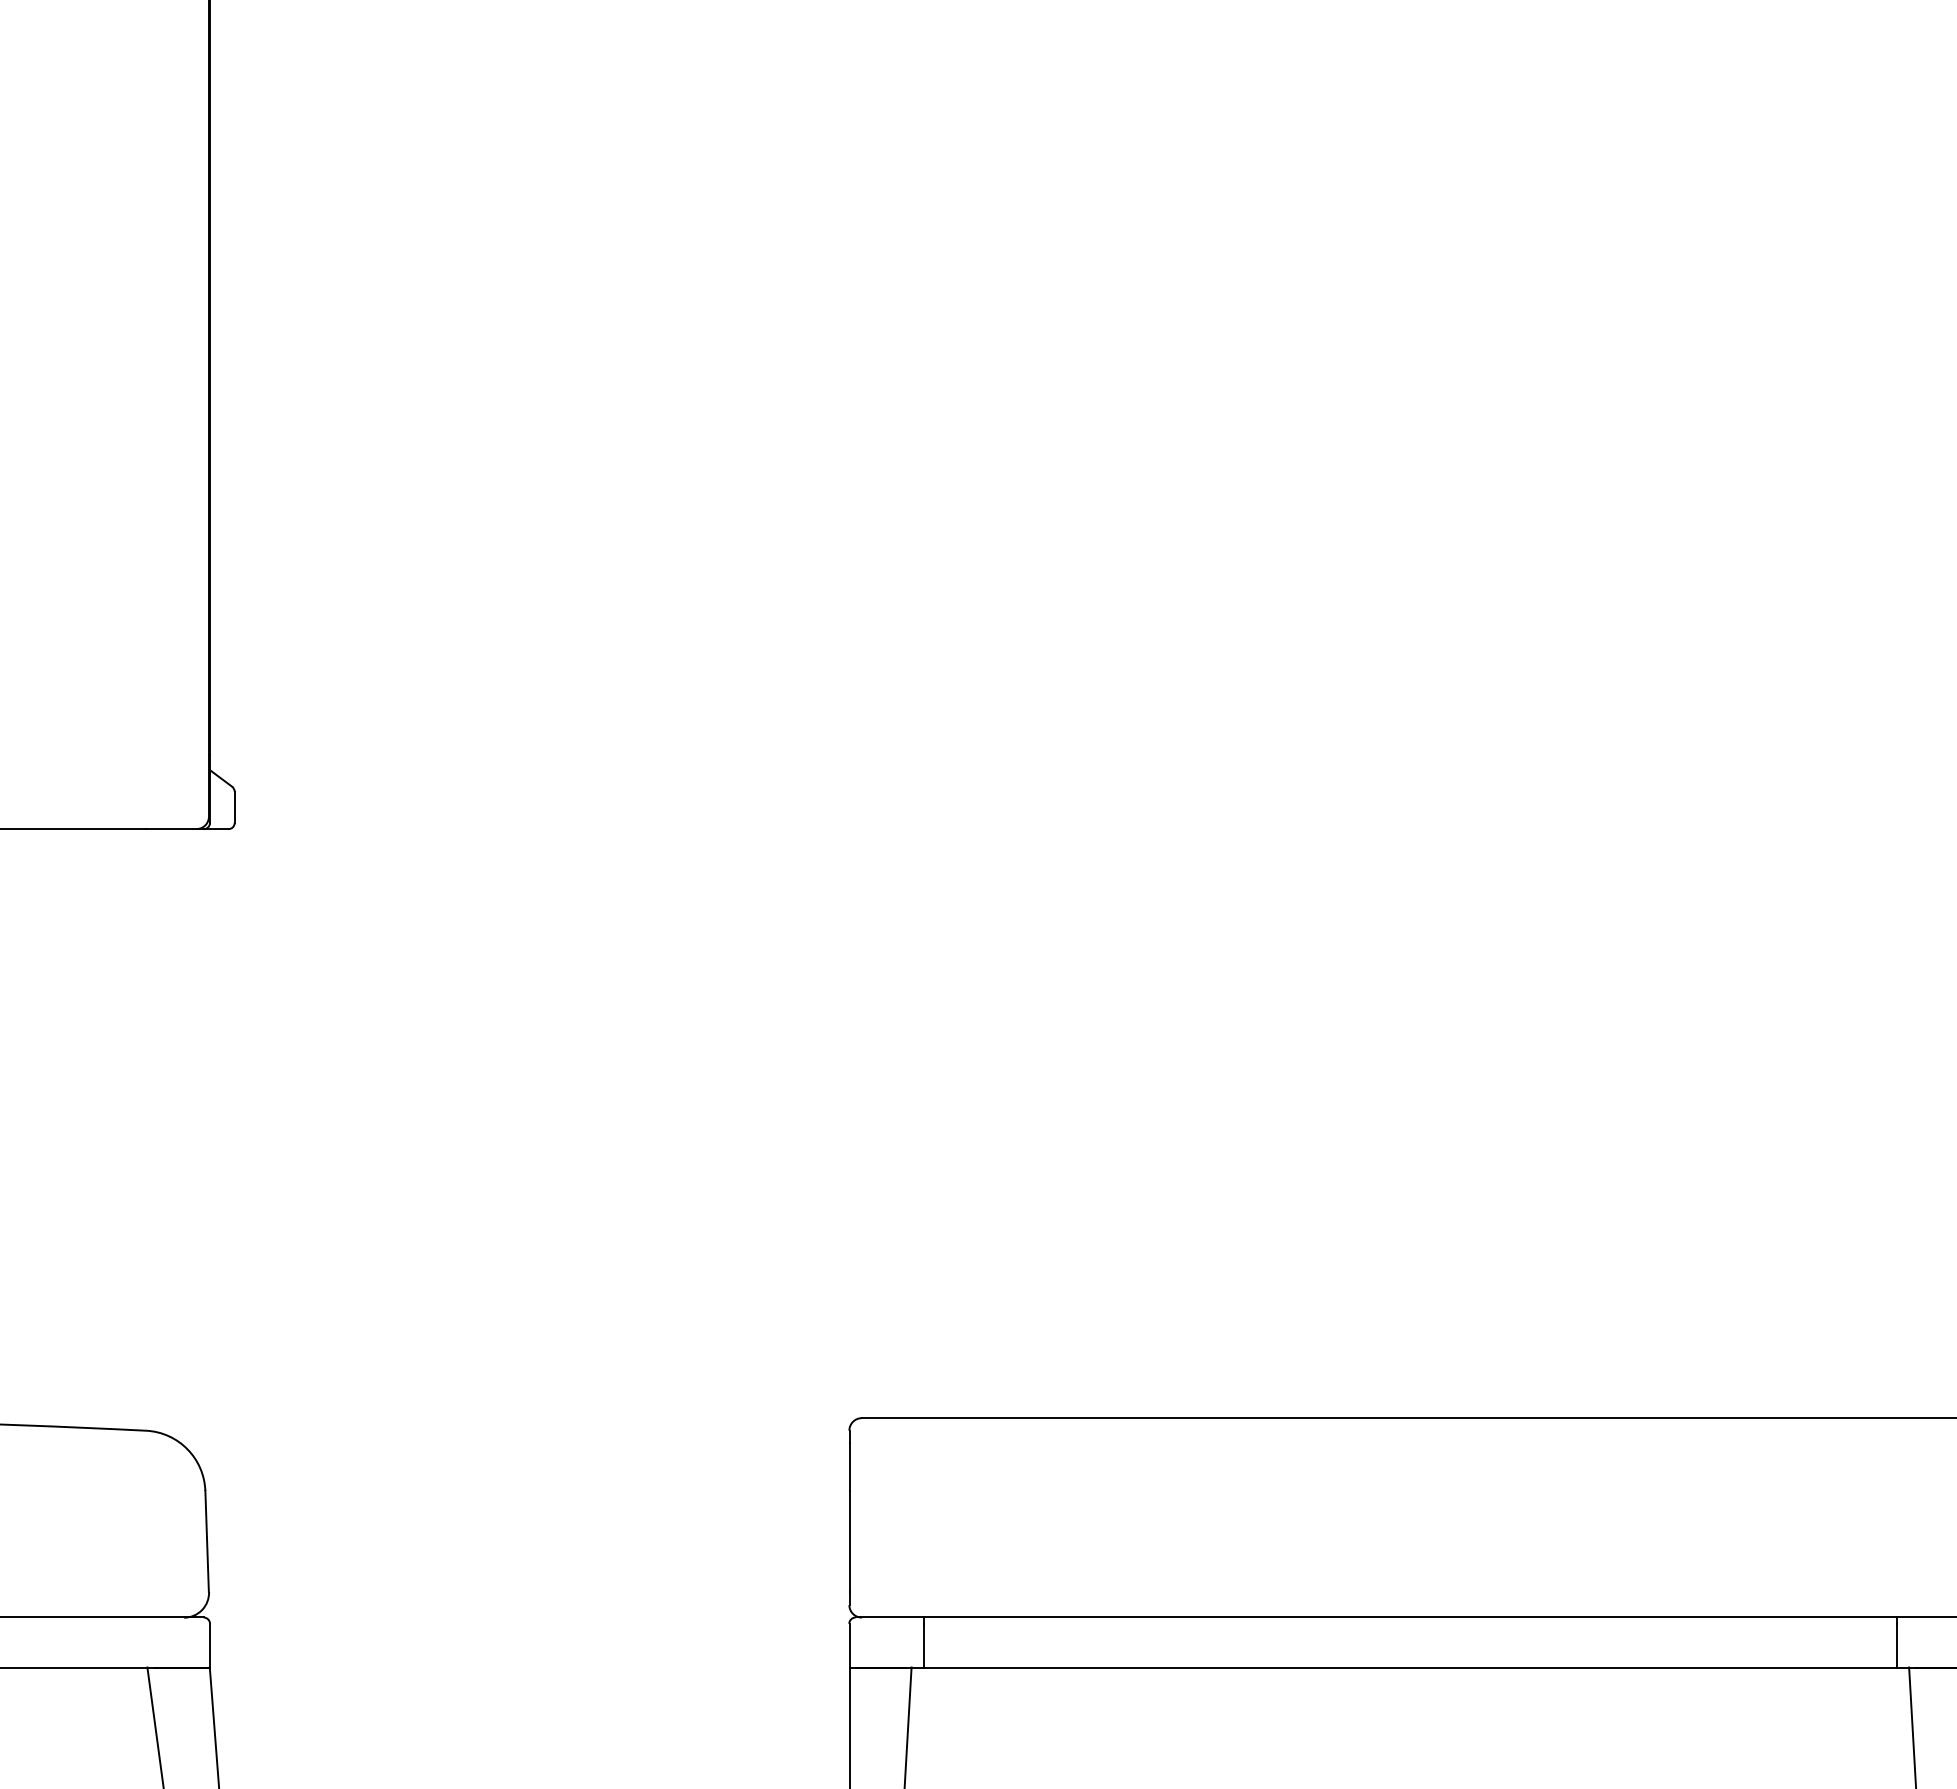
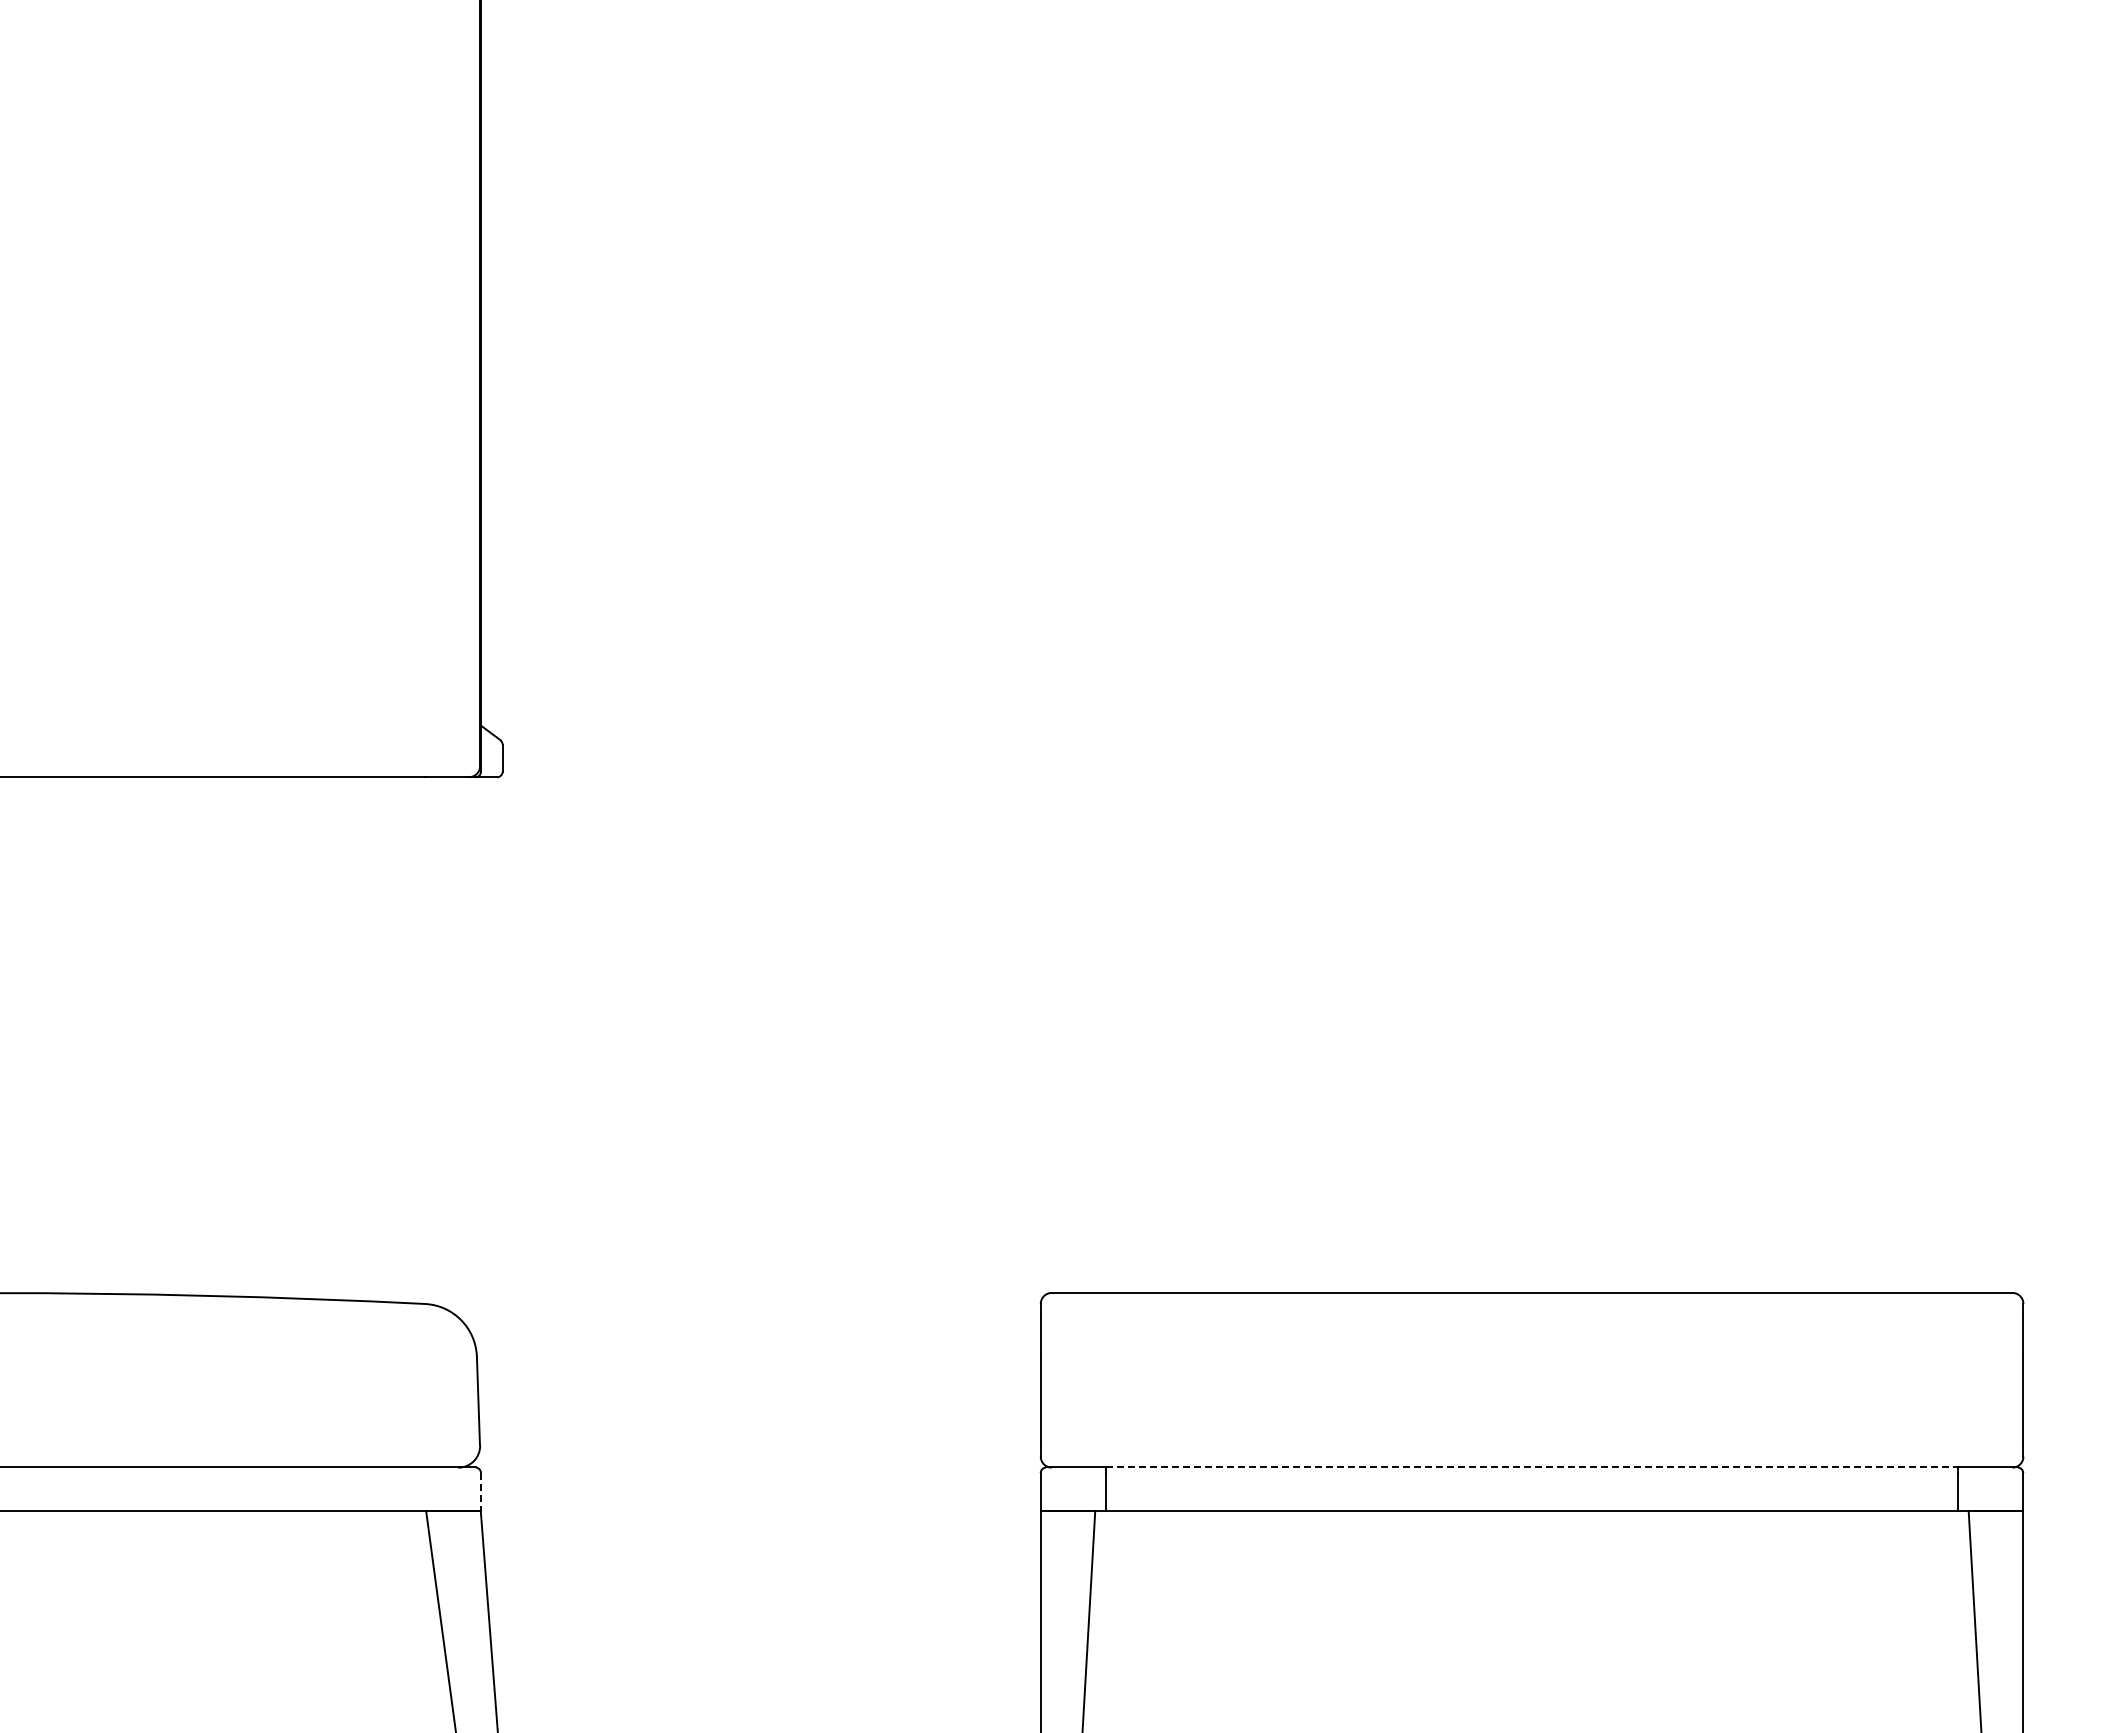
line: (1410, 1617) -> (1532, 1467), solid -> dashed
line: (209, 1646) -> (480, 1492), solid -> dashed

